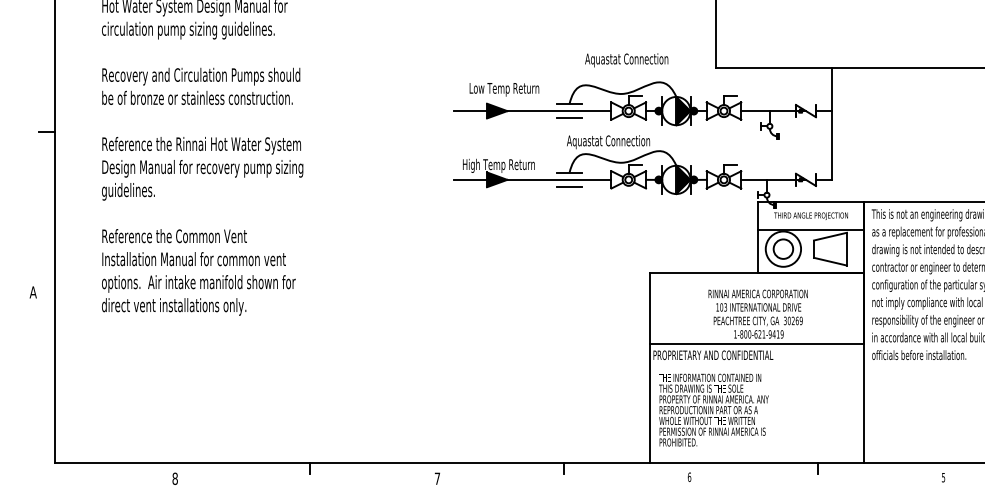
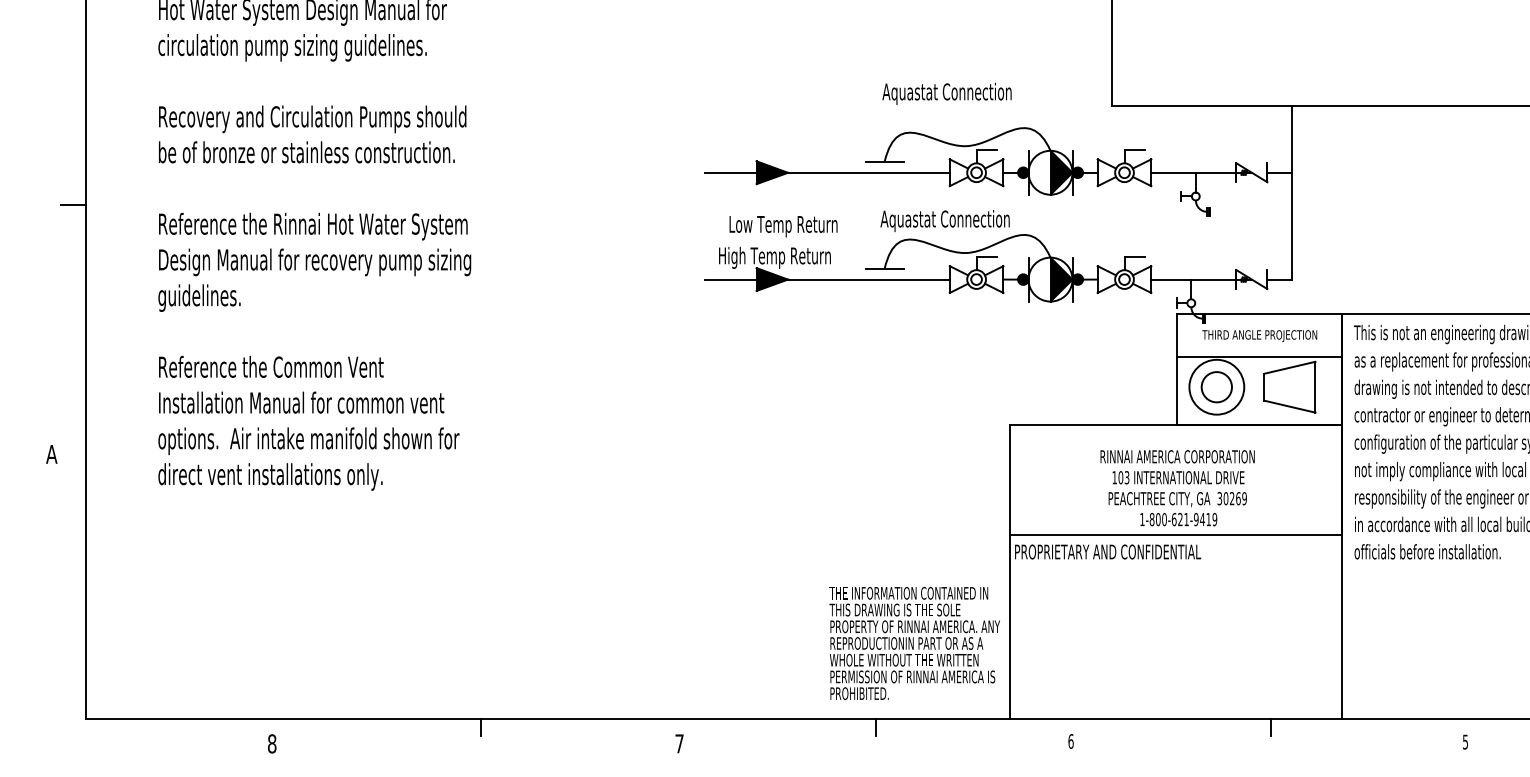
text: (626, 60) -> (946, 94), moved
text: (504, 89) -> (783, 226), moved
line: (569, 118) -> (884, 184), removed
line: (569, 187) -> (884, 291), removed
text: (713, 409) -> (914, 642), moved

